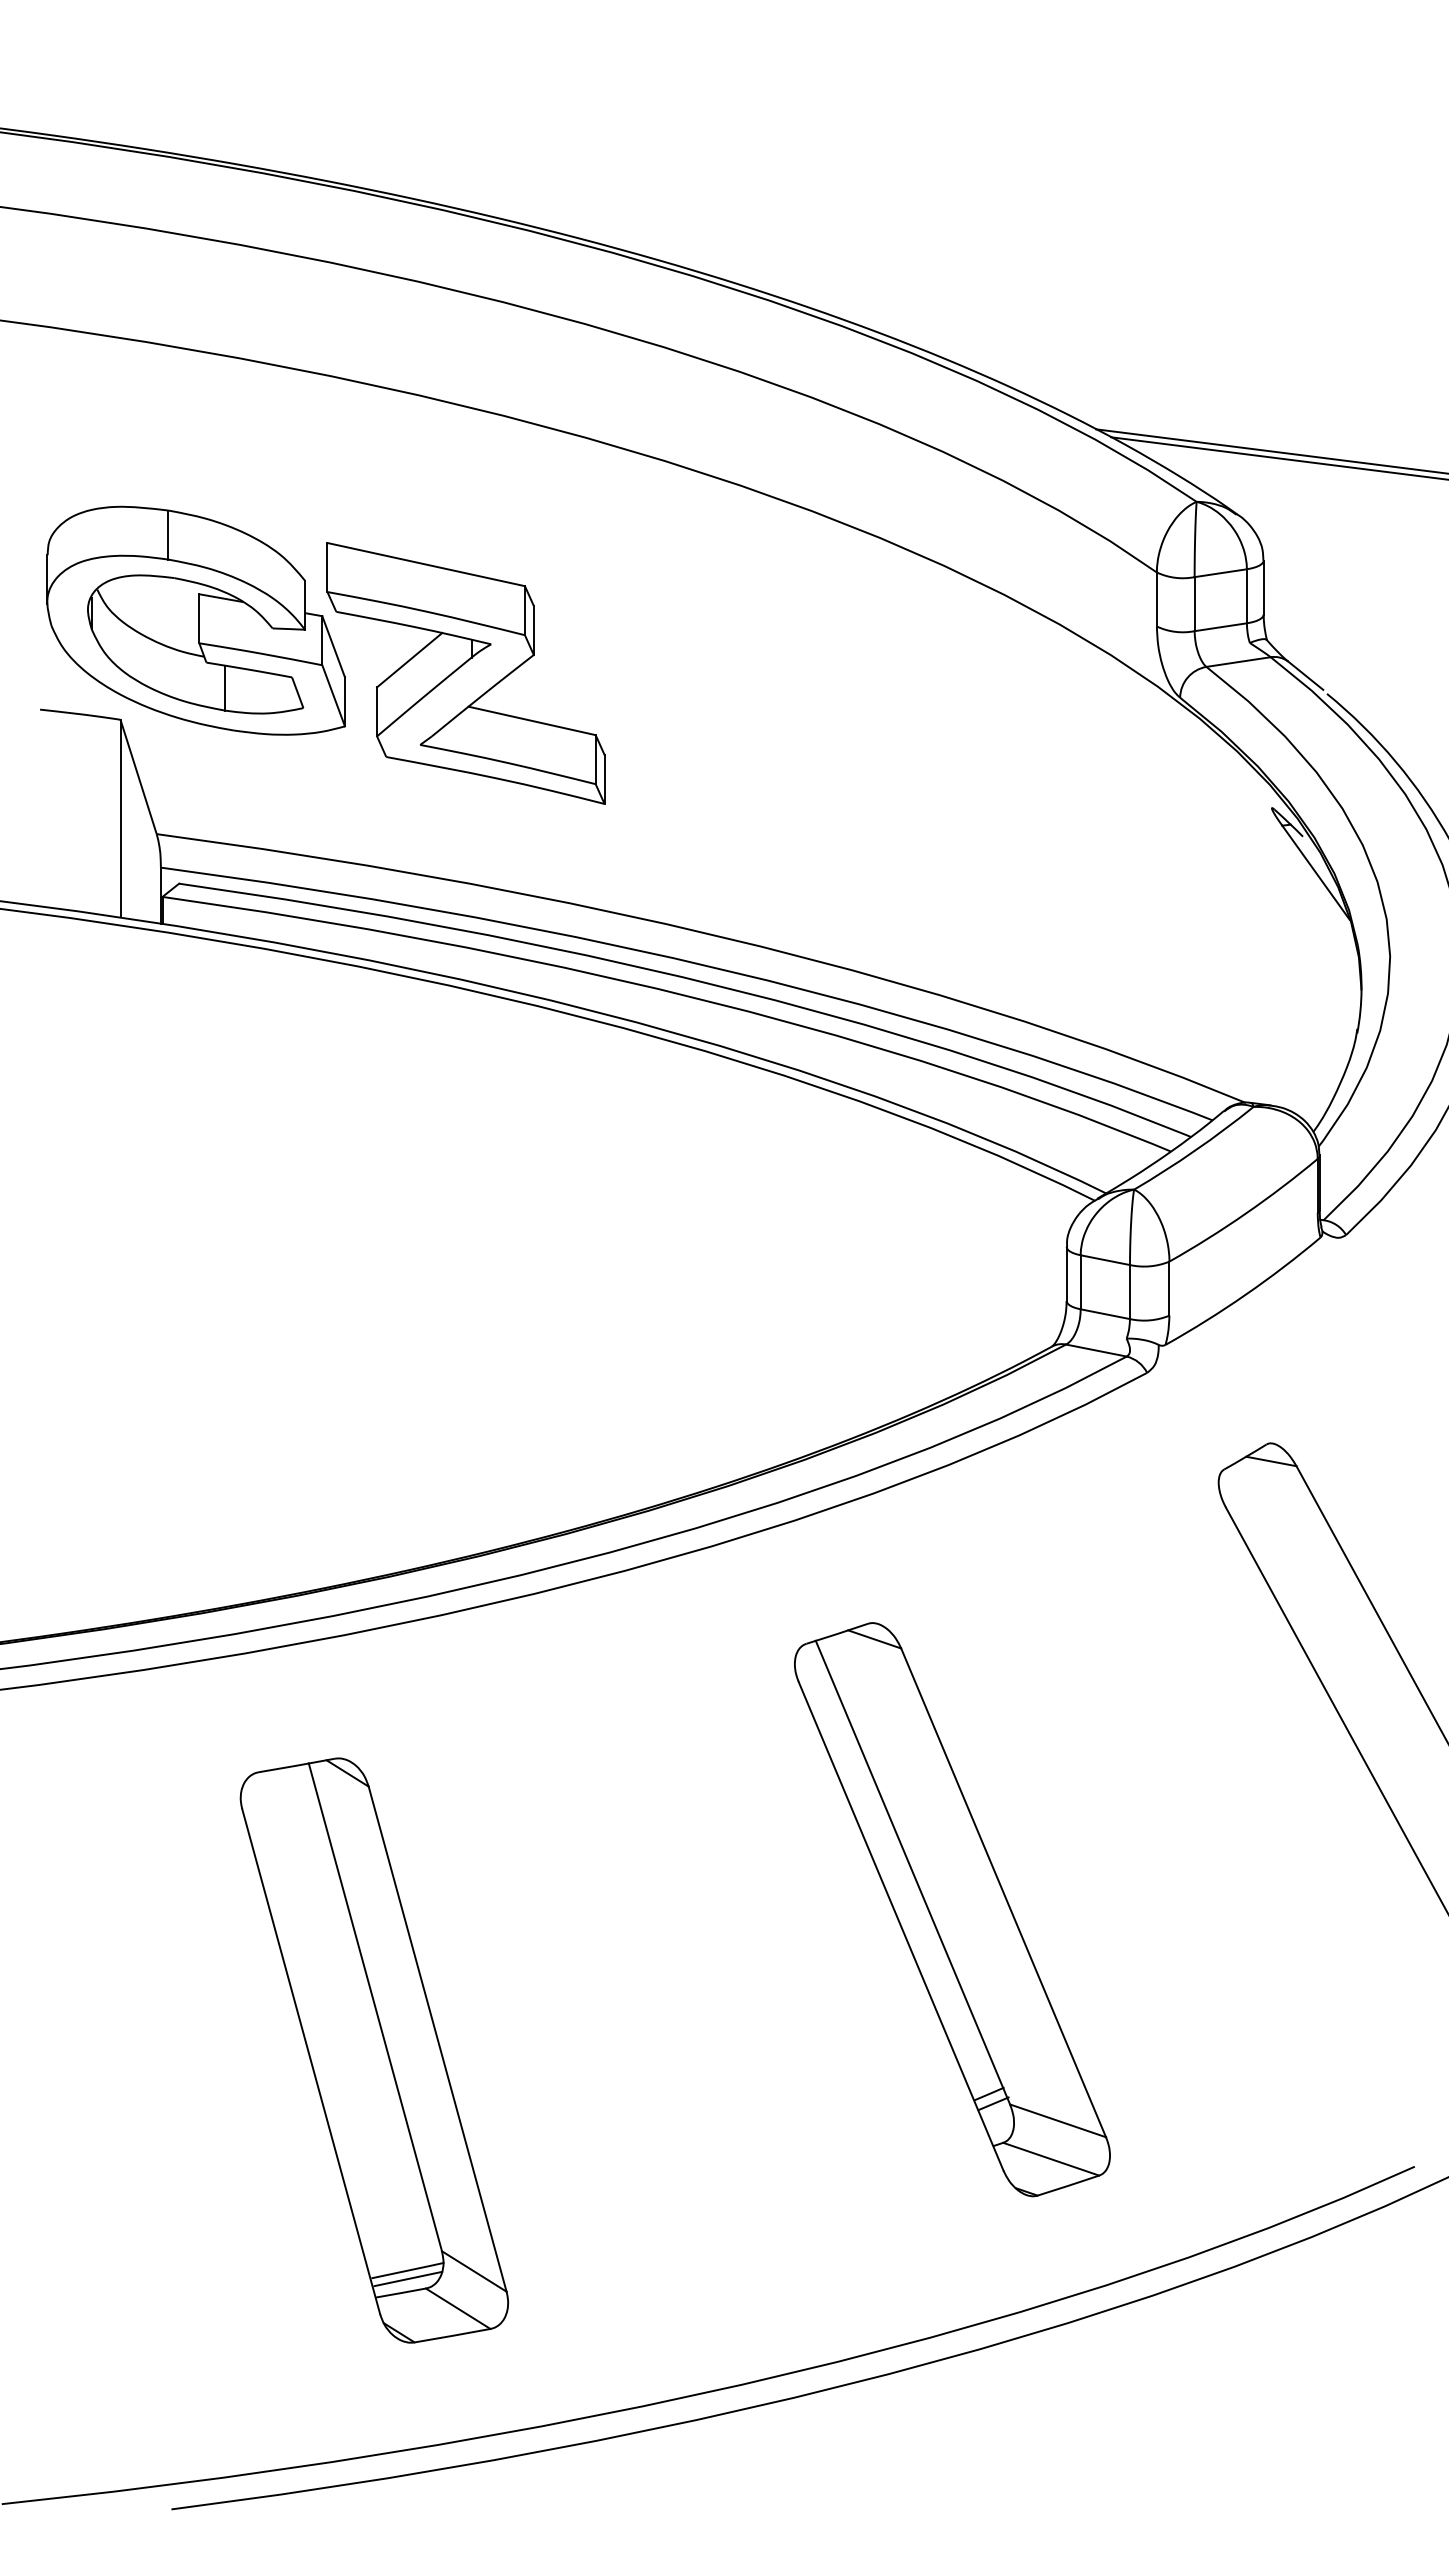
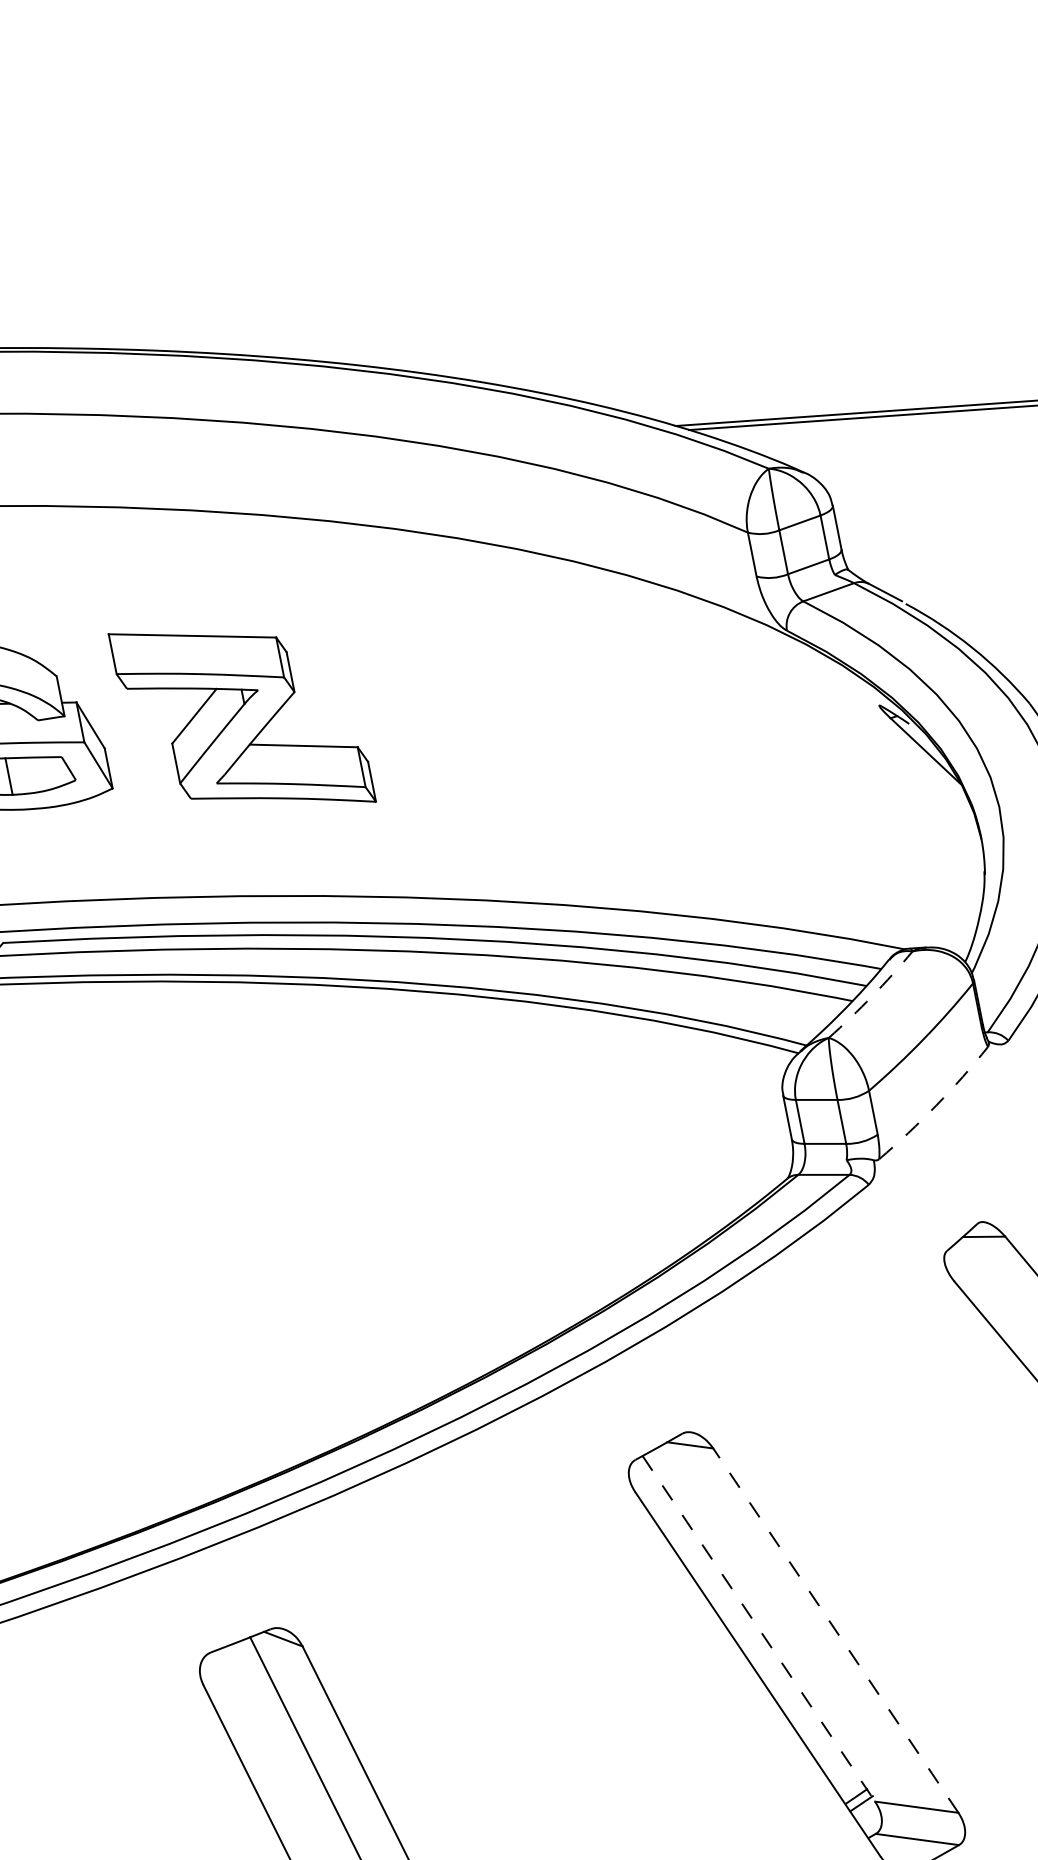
part: (465, 673) -> (241, 718), moved
arc: (1195, 1150) -> (872, 996), solid -> dashed
arc: (1245, 1294) -> (936, 1105), solid -> dashed
line: (913, 1873) -> (759, 1629), solid -> dashed
line: (1003, 1892) -> (835, 1630), solid -> dashed

